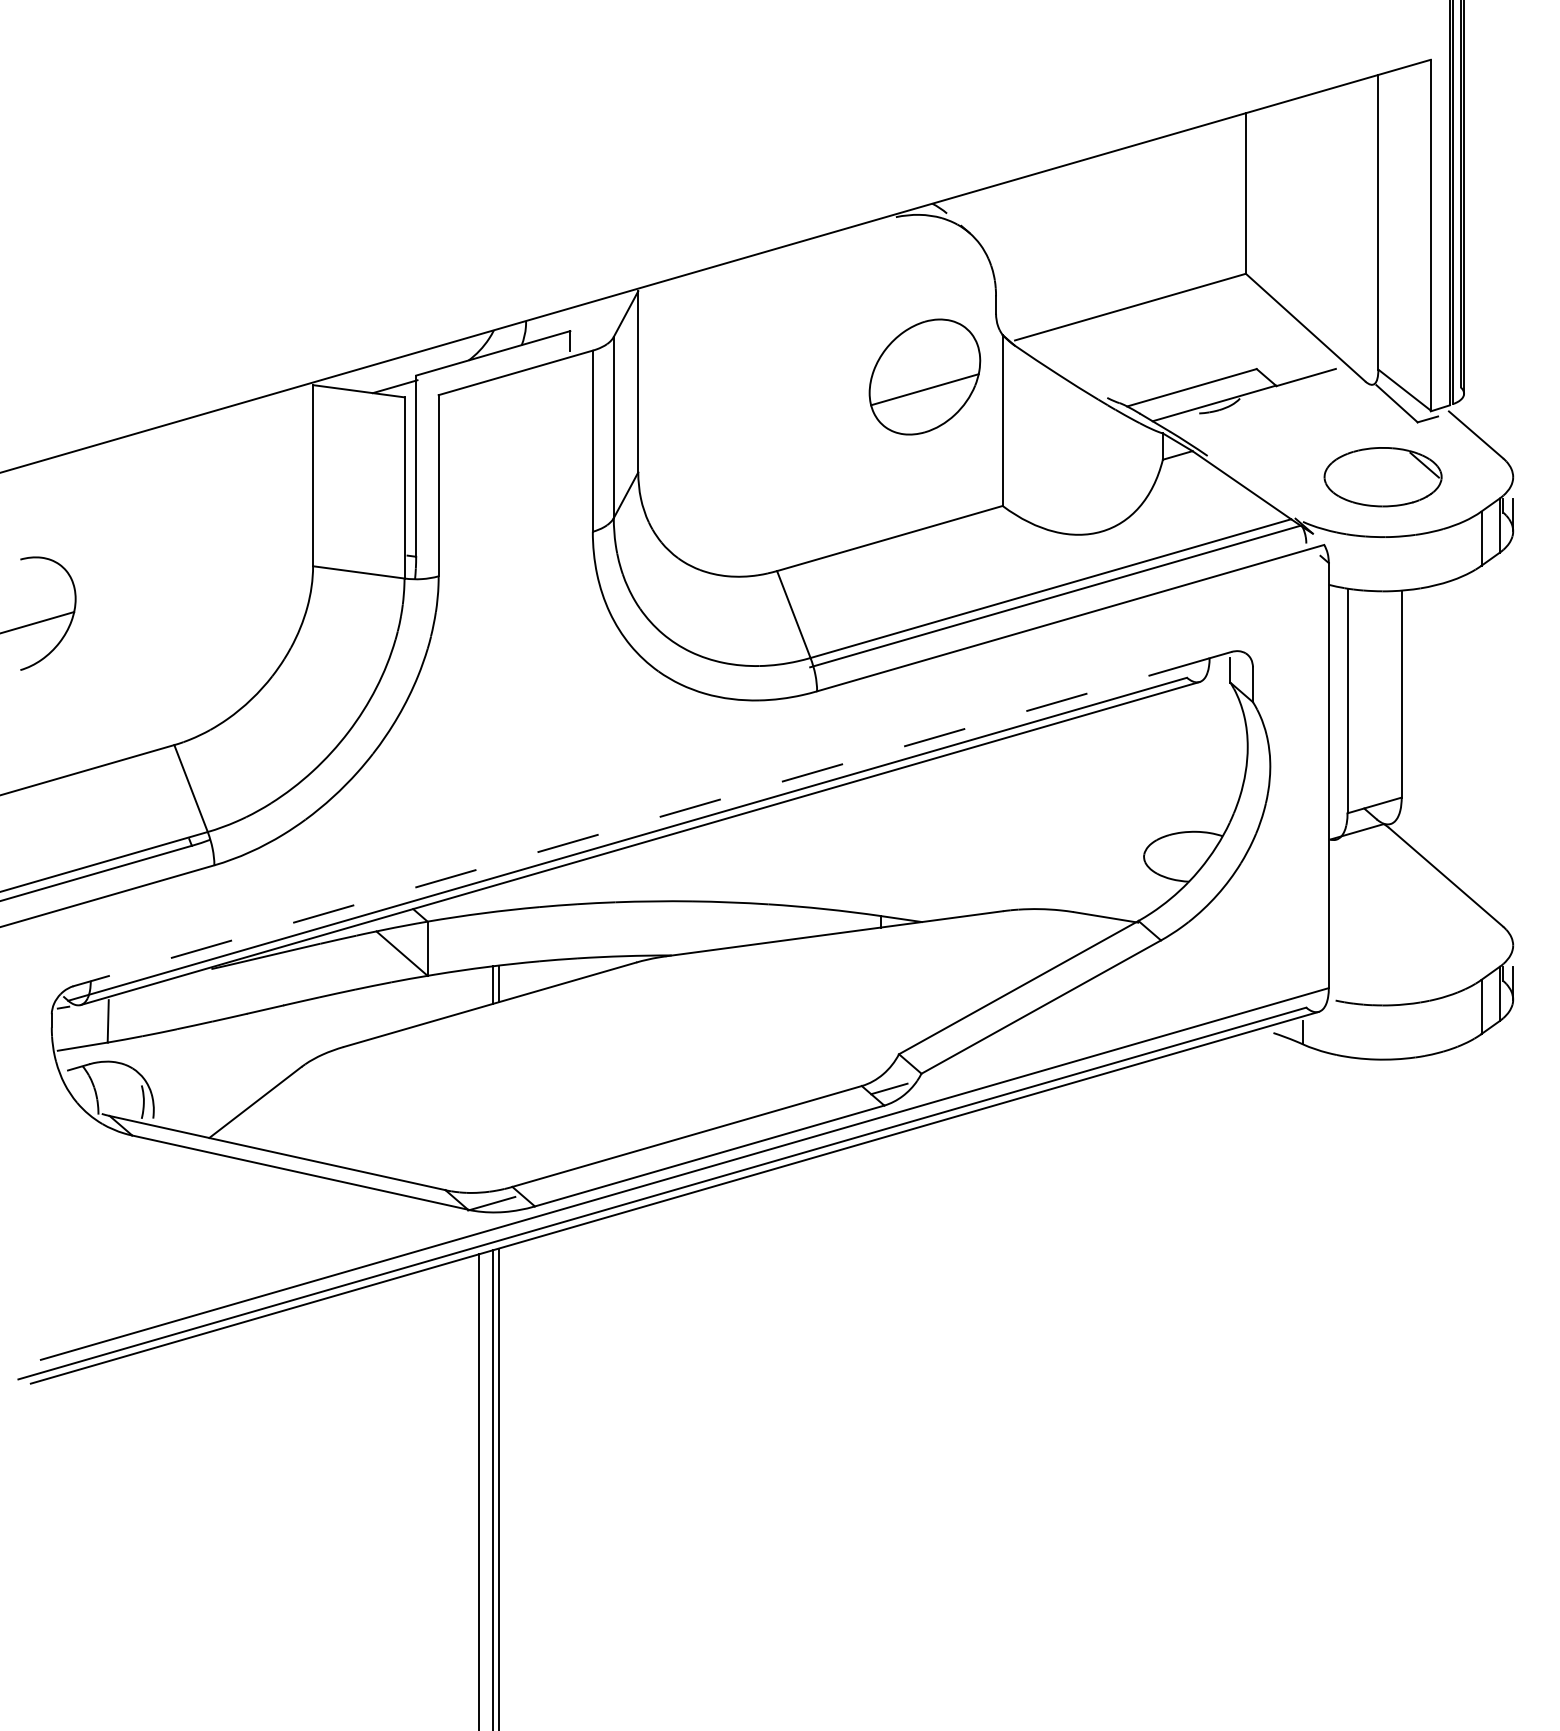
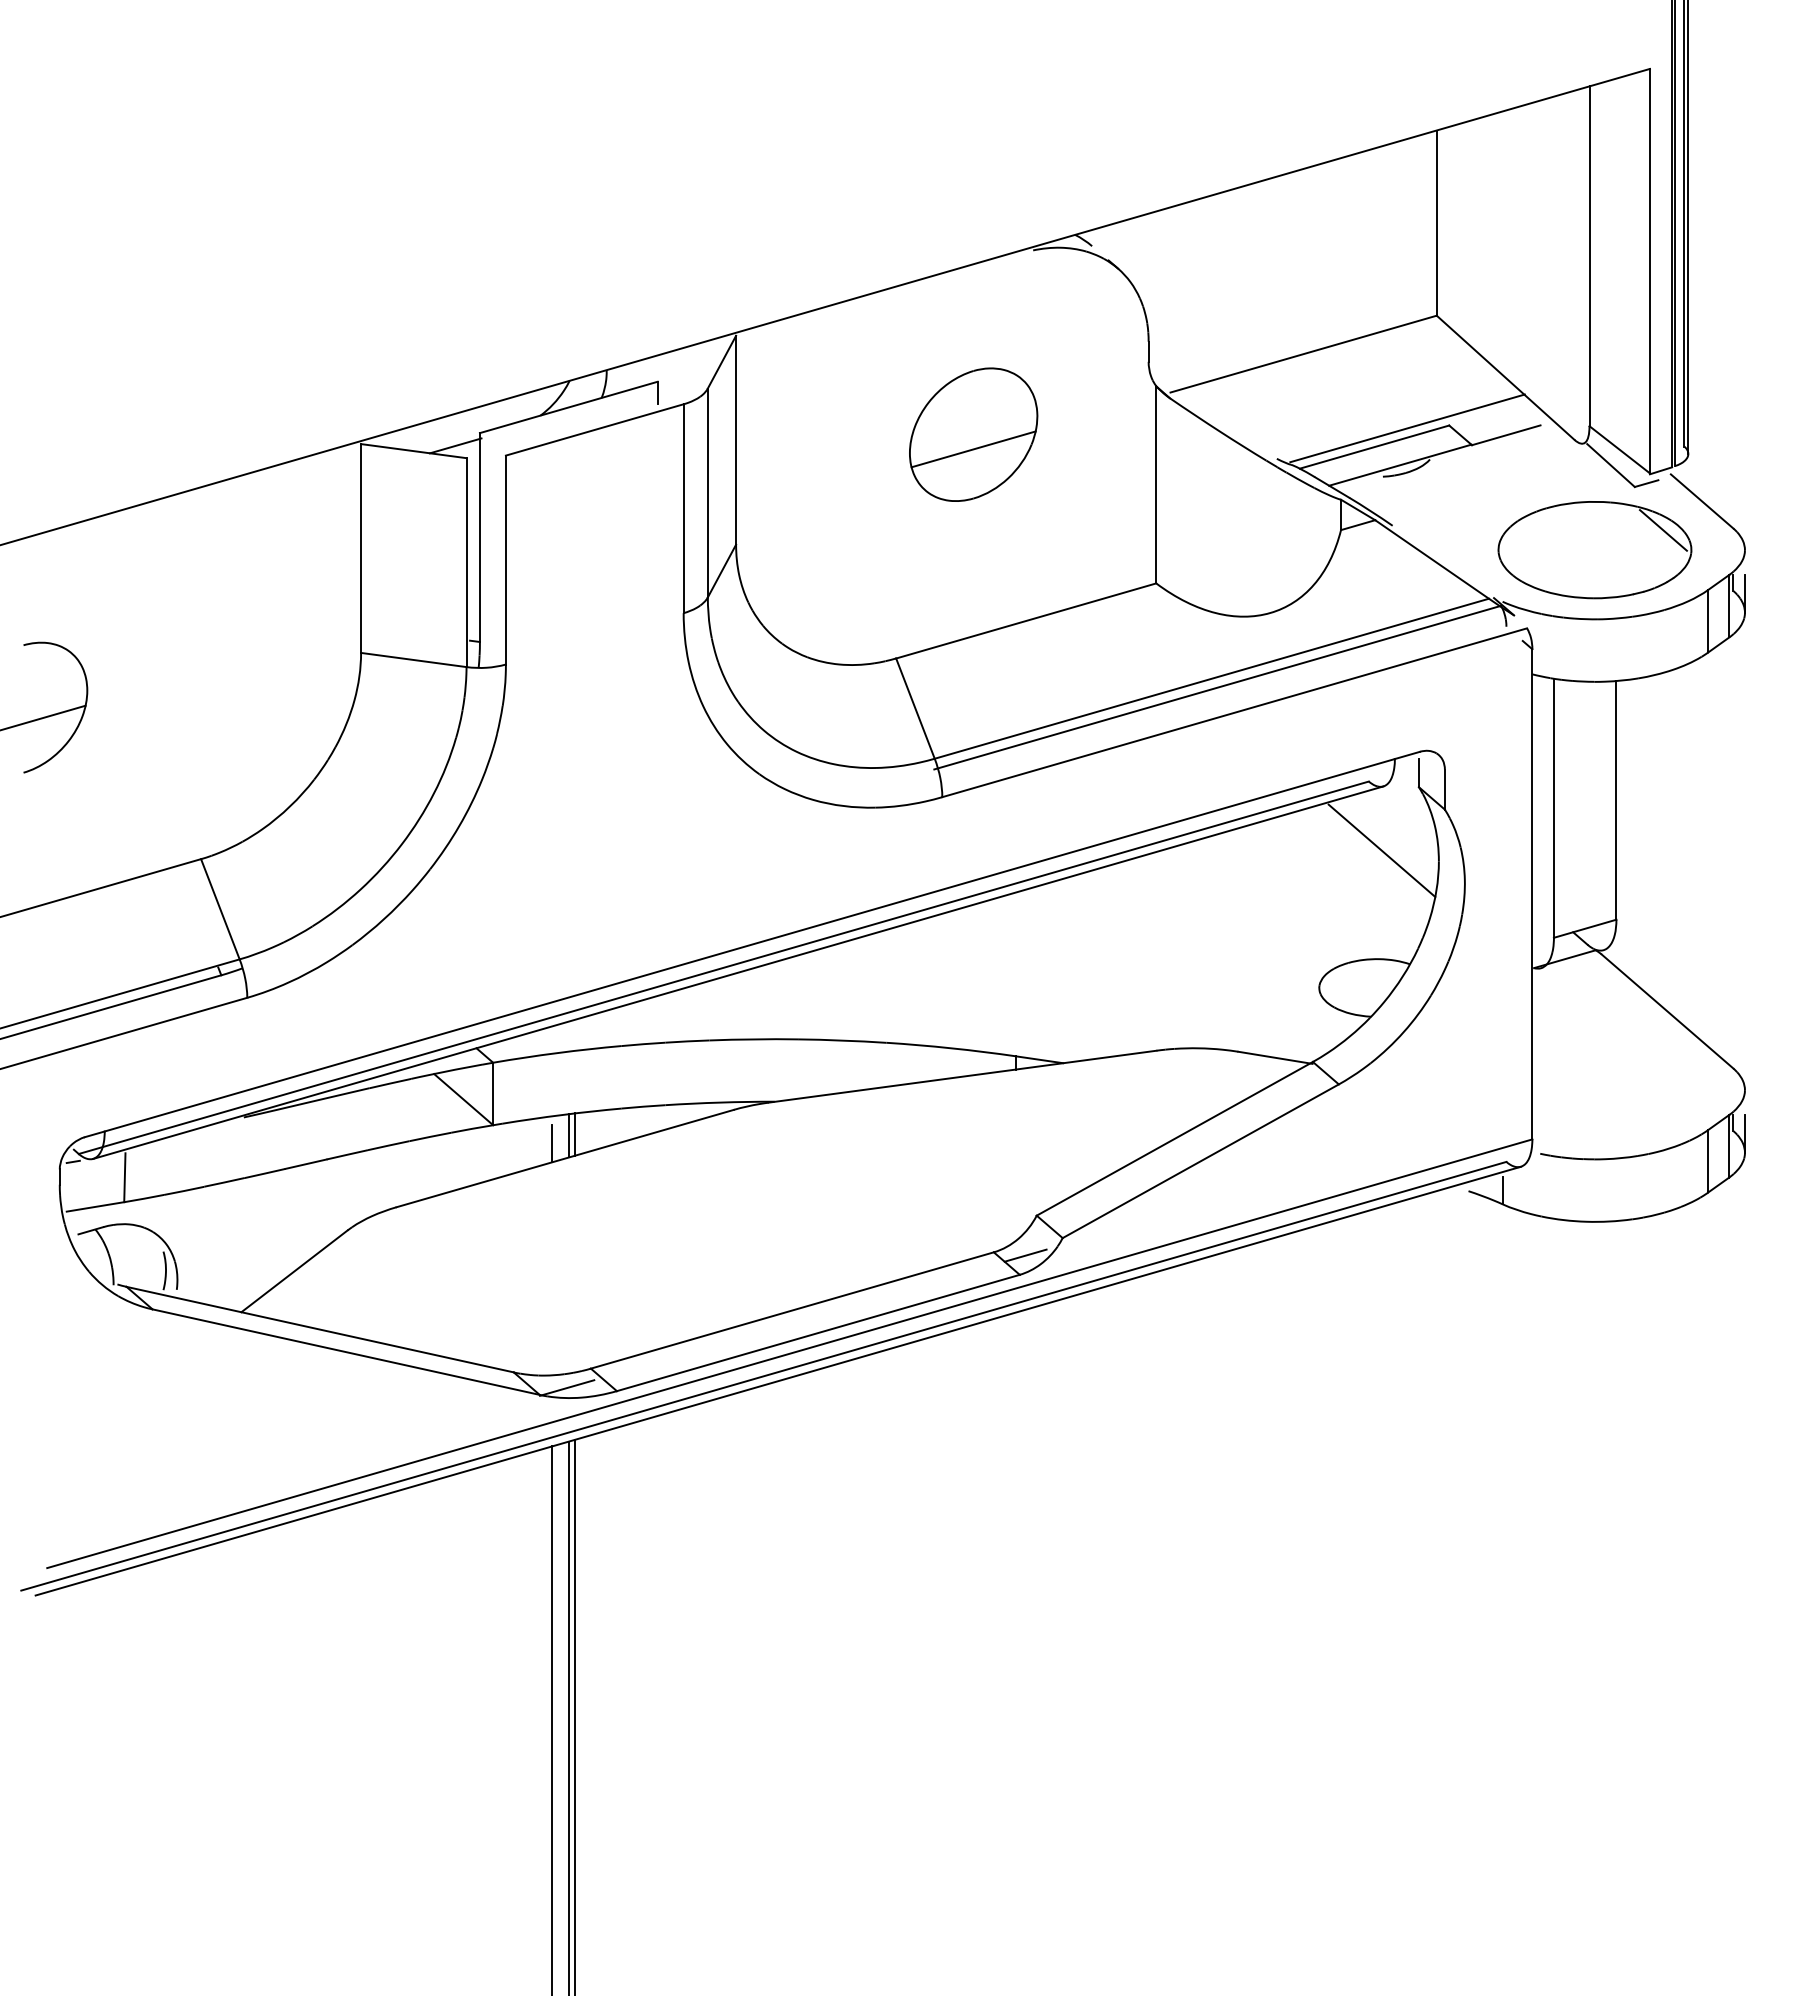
line: (1220, 371) -> (1407, 428), added
part: (924, 376) -> (973, 434), moved
part: (1382, 477) -> (1594, 550), size x1.43
line: (1197, 737) -> (1381, 850), added
line: (649, 819) -> (749, 945), dashed -> solid
line: (479, 991) -> (552, 1143), added

